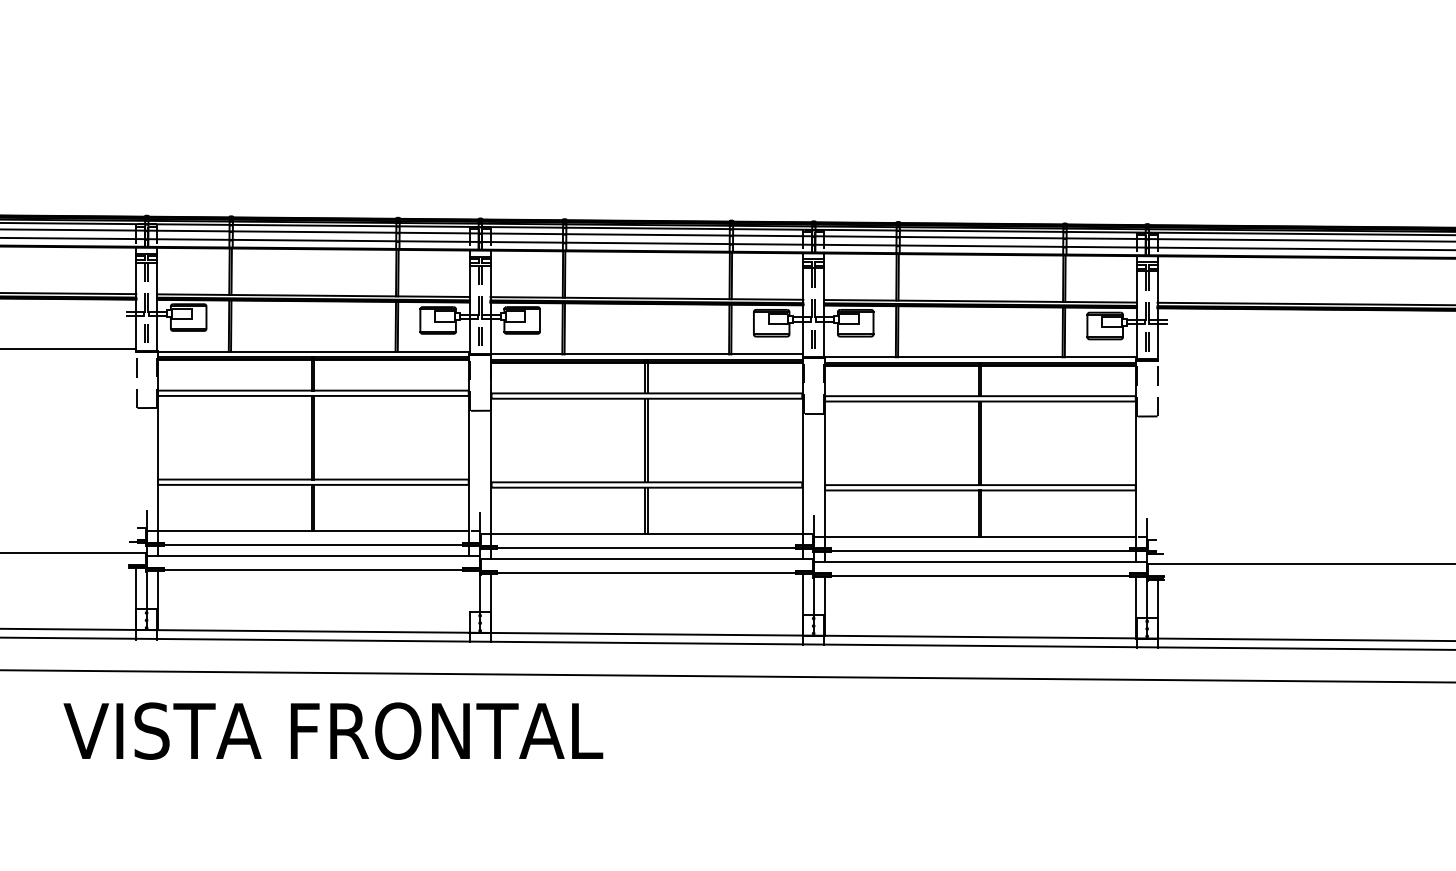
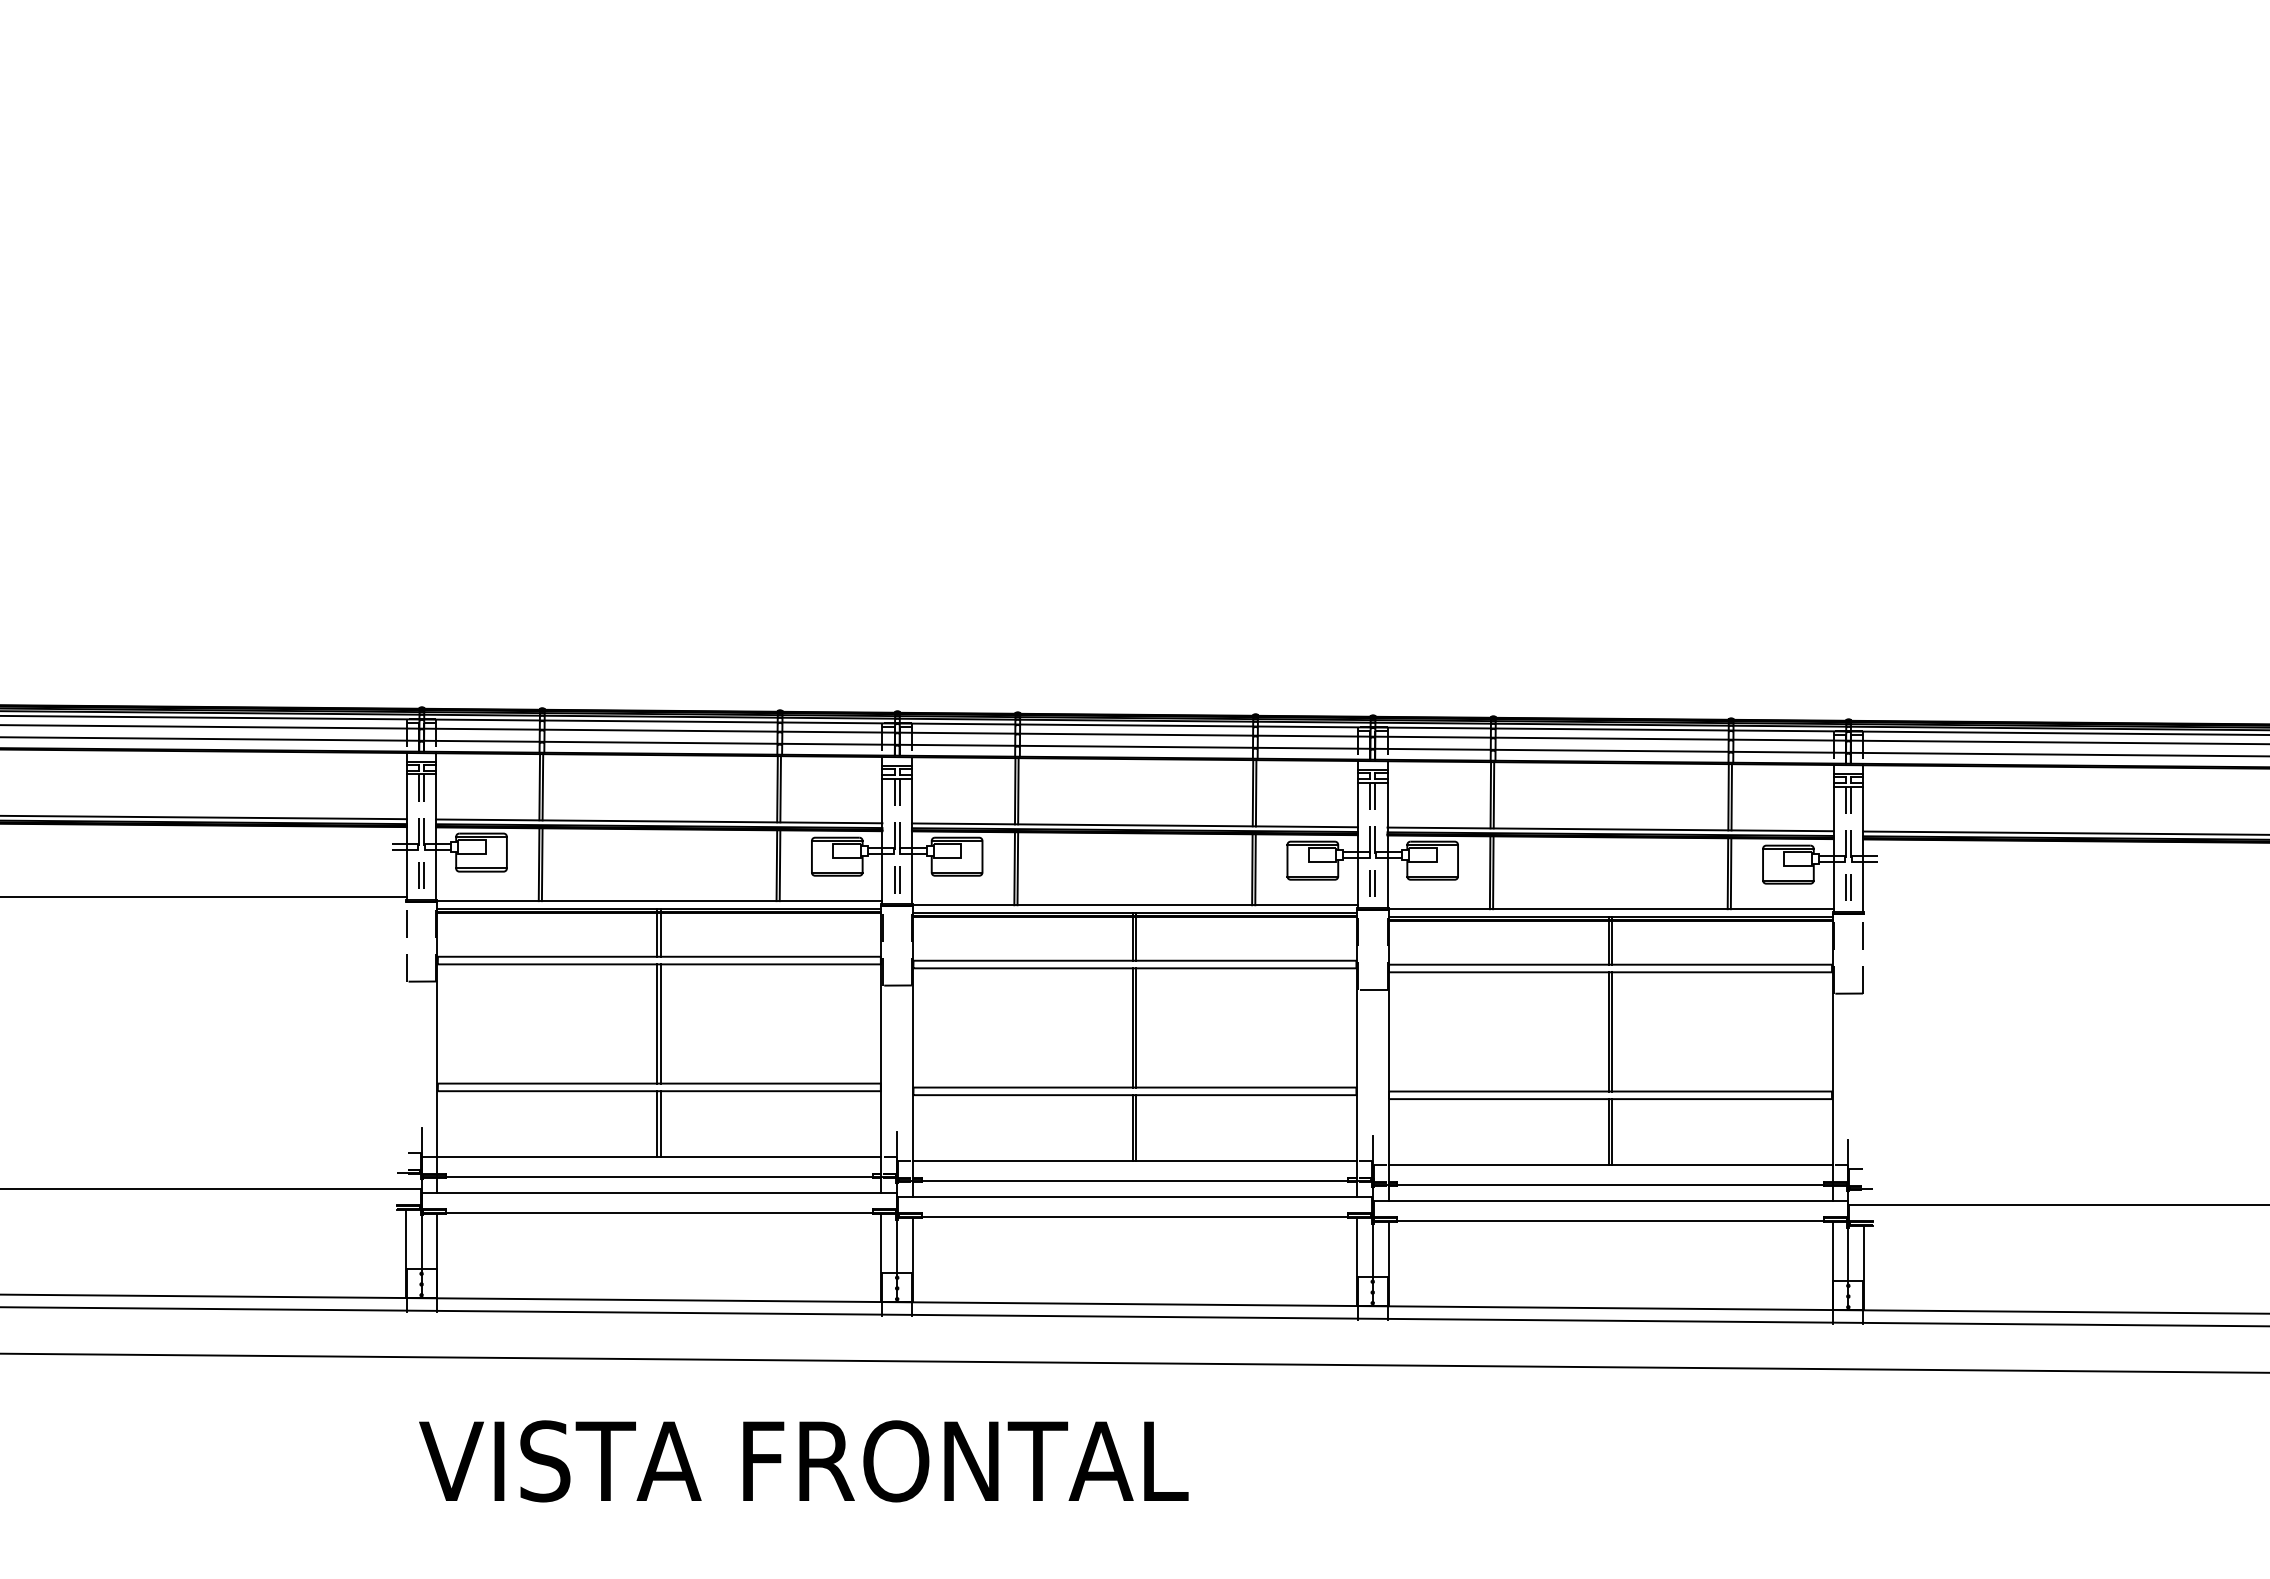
line: (469, 601) -> (881, 1257), added
text: (333, 731) -> (803, 1461), moved

